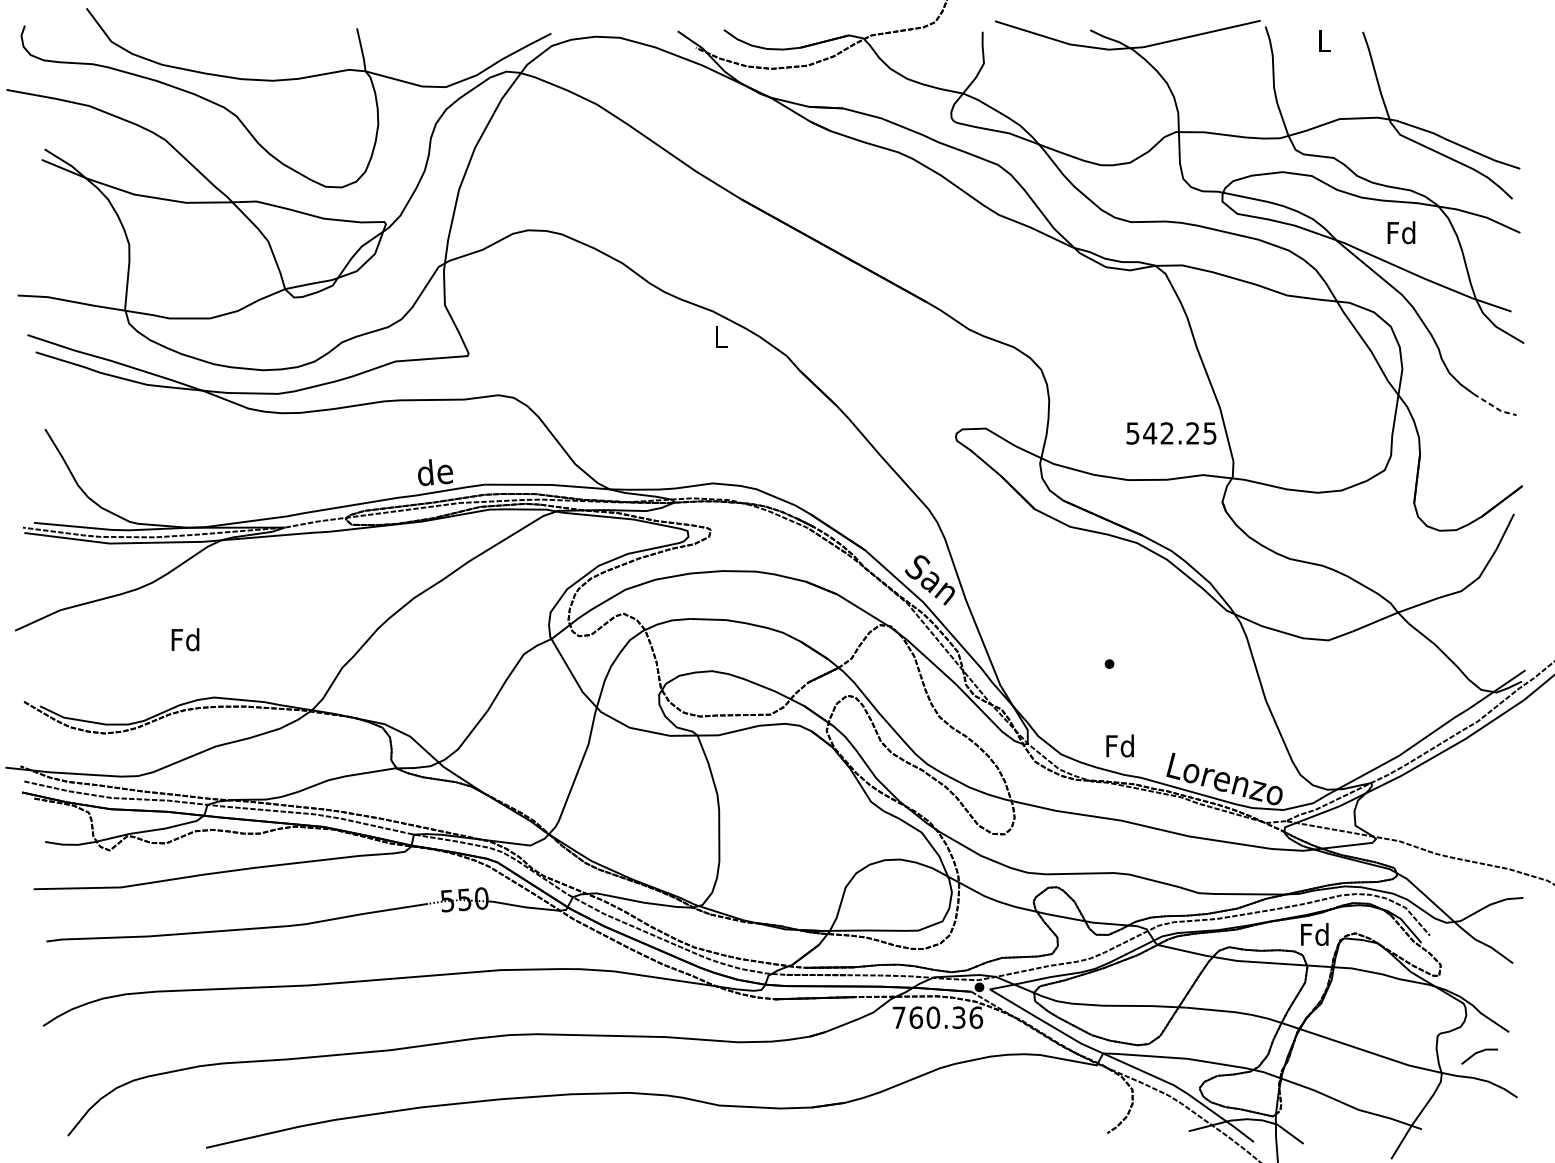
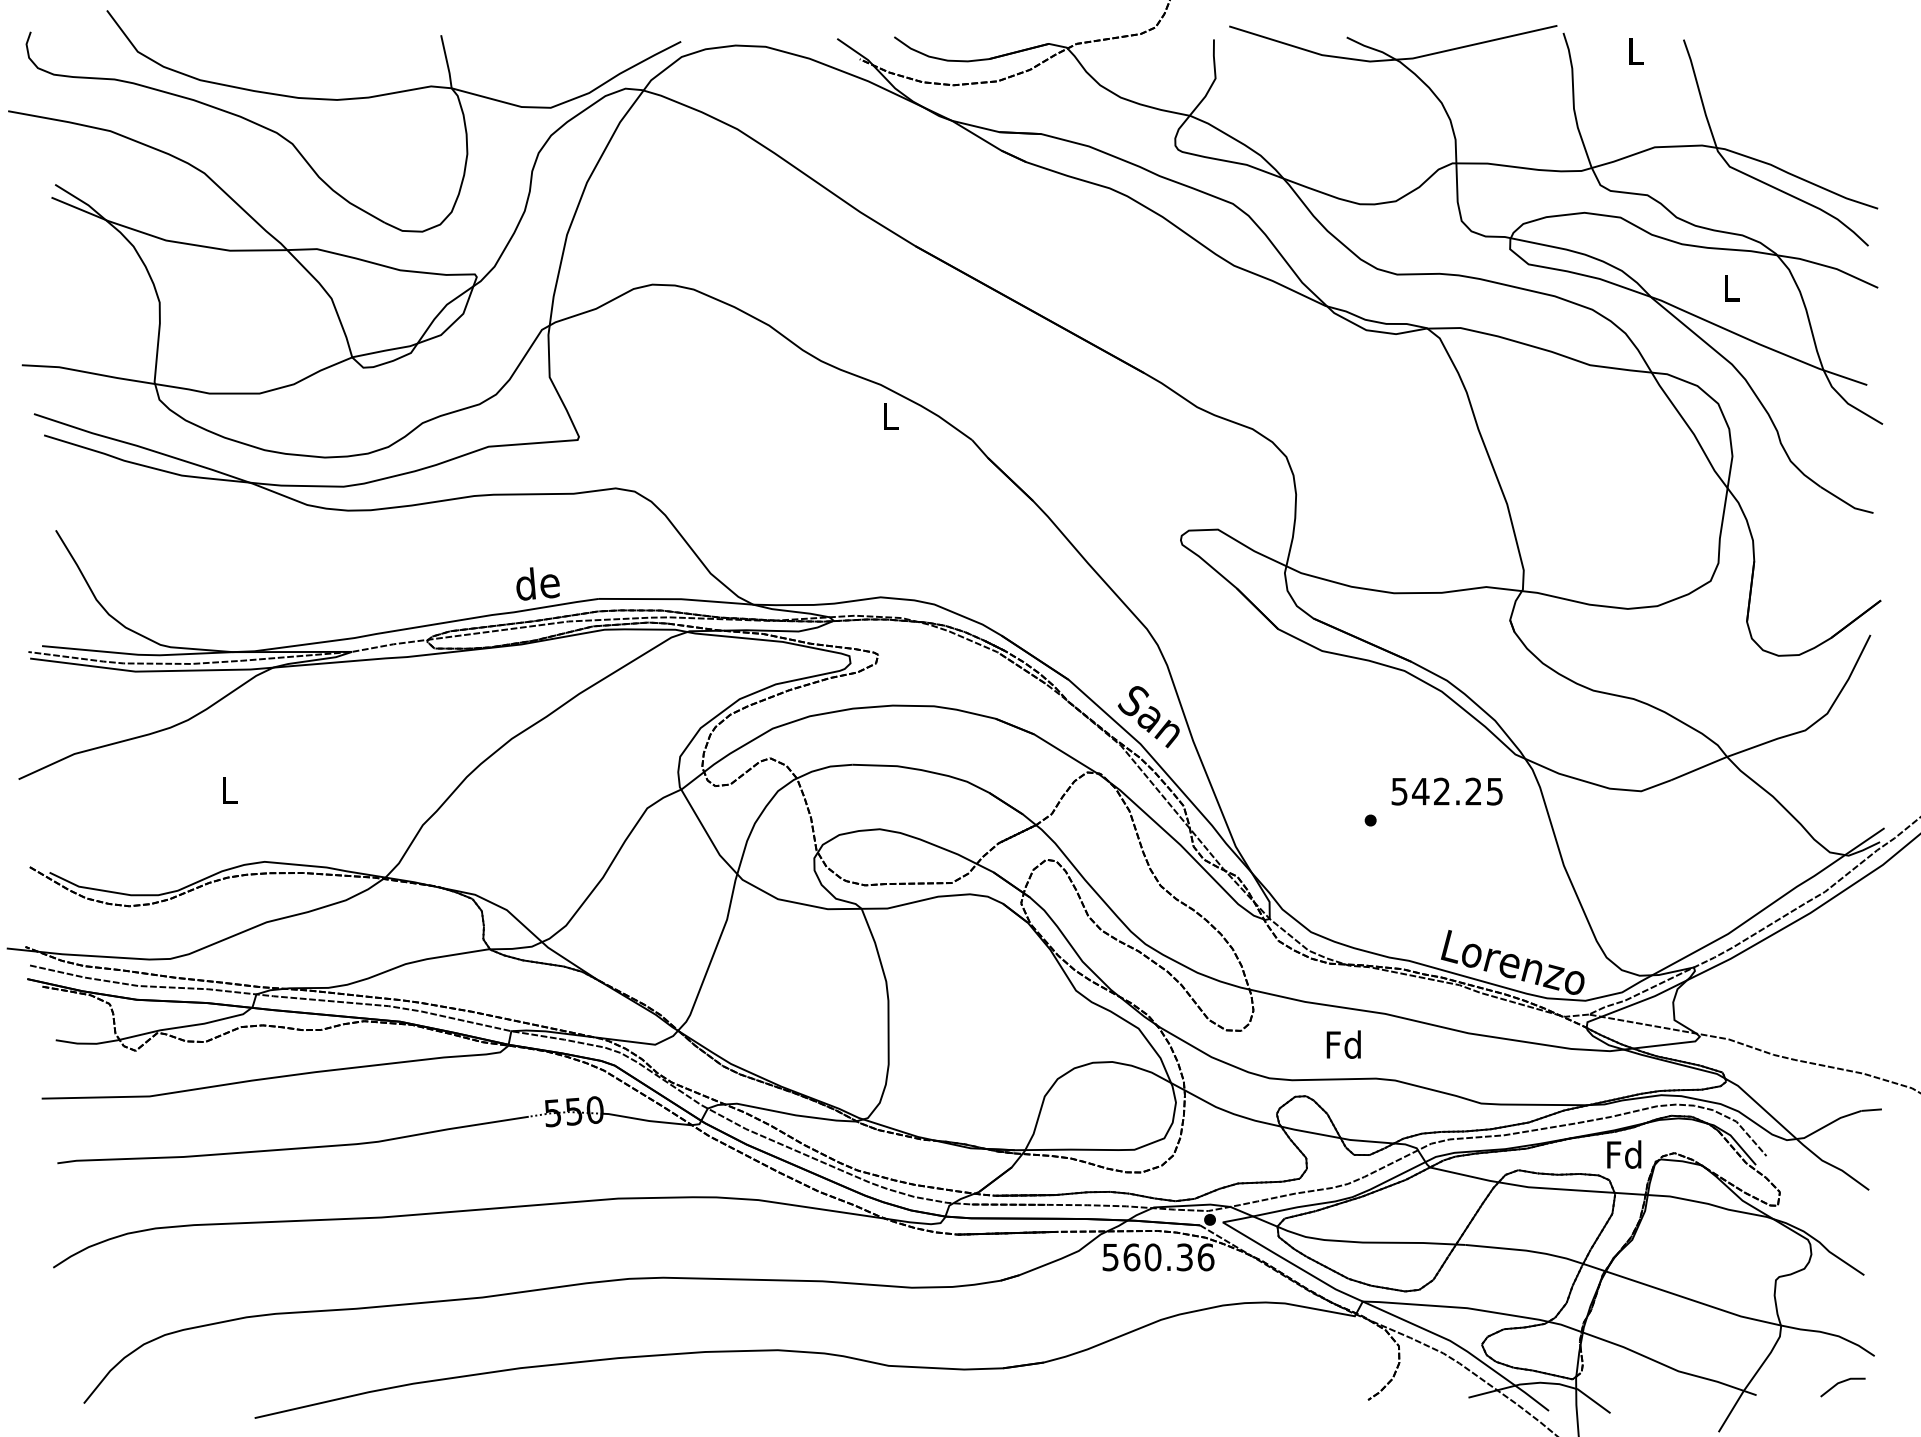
text: (1401, 232) -> (1731, 287), Fd -> L
line: (1494, 407) -> (1846, 503), dashed -> solid
text: (1170, 433) -> (1446, 791), moved
text: (185, 639) -> (229, 790), Fd -> L
text: (1119, 745) -> (1343, 1044), moved
text: (898, 1017) -> (1110, 1257), 760.36 -> 560.36
line: (1477, 1053) -> (1840, 1383), moved

